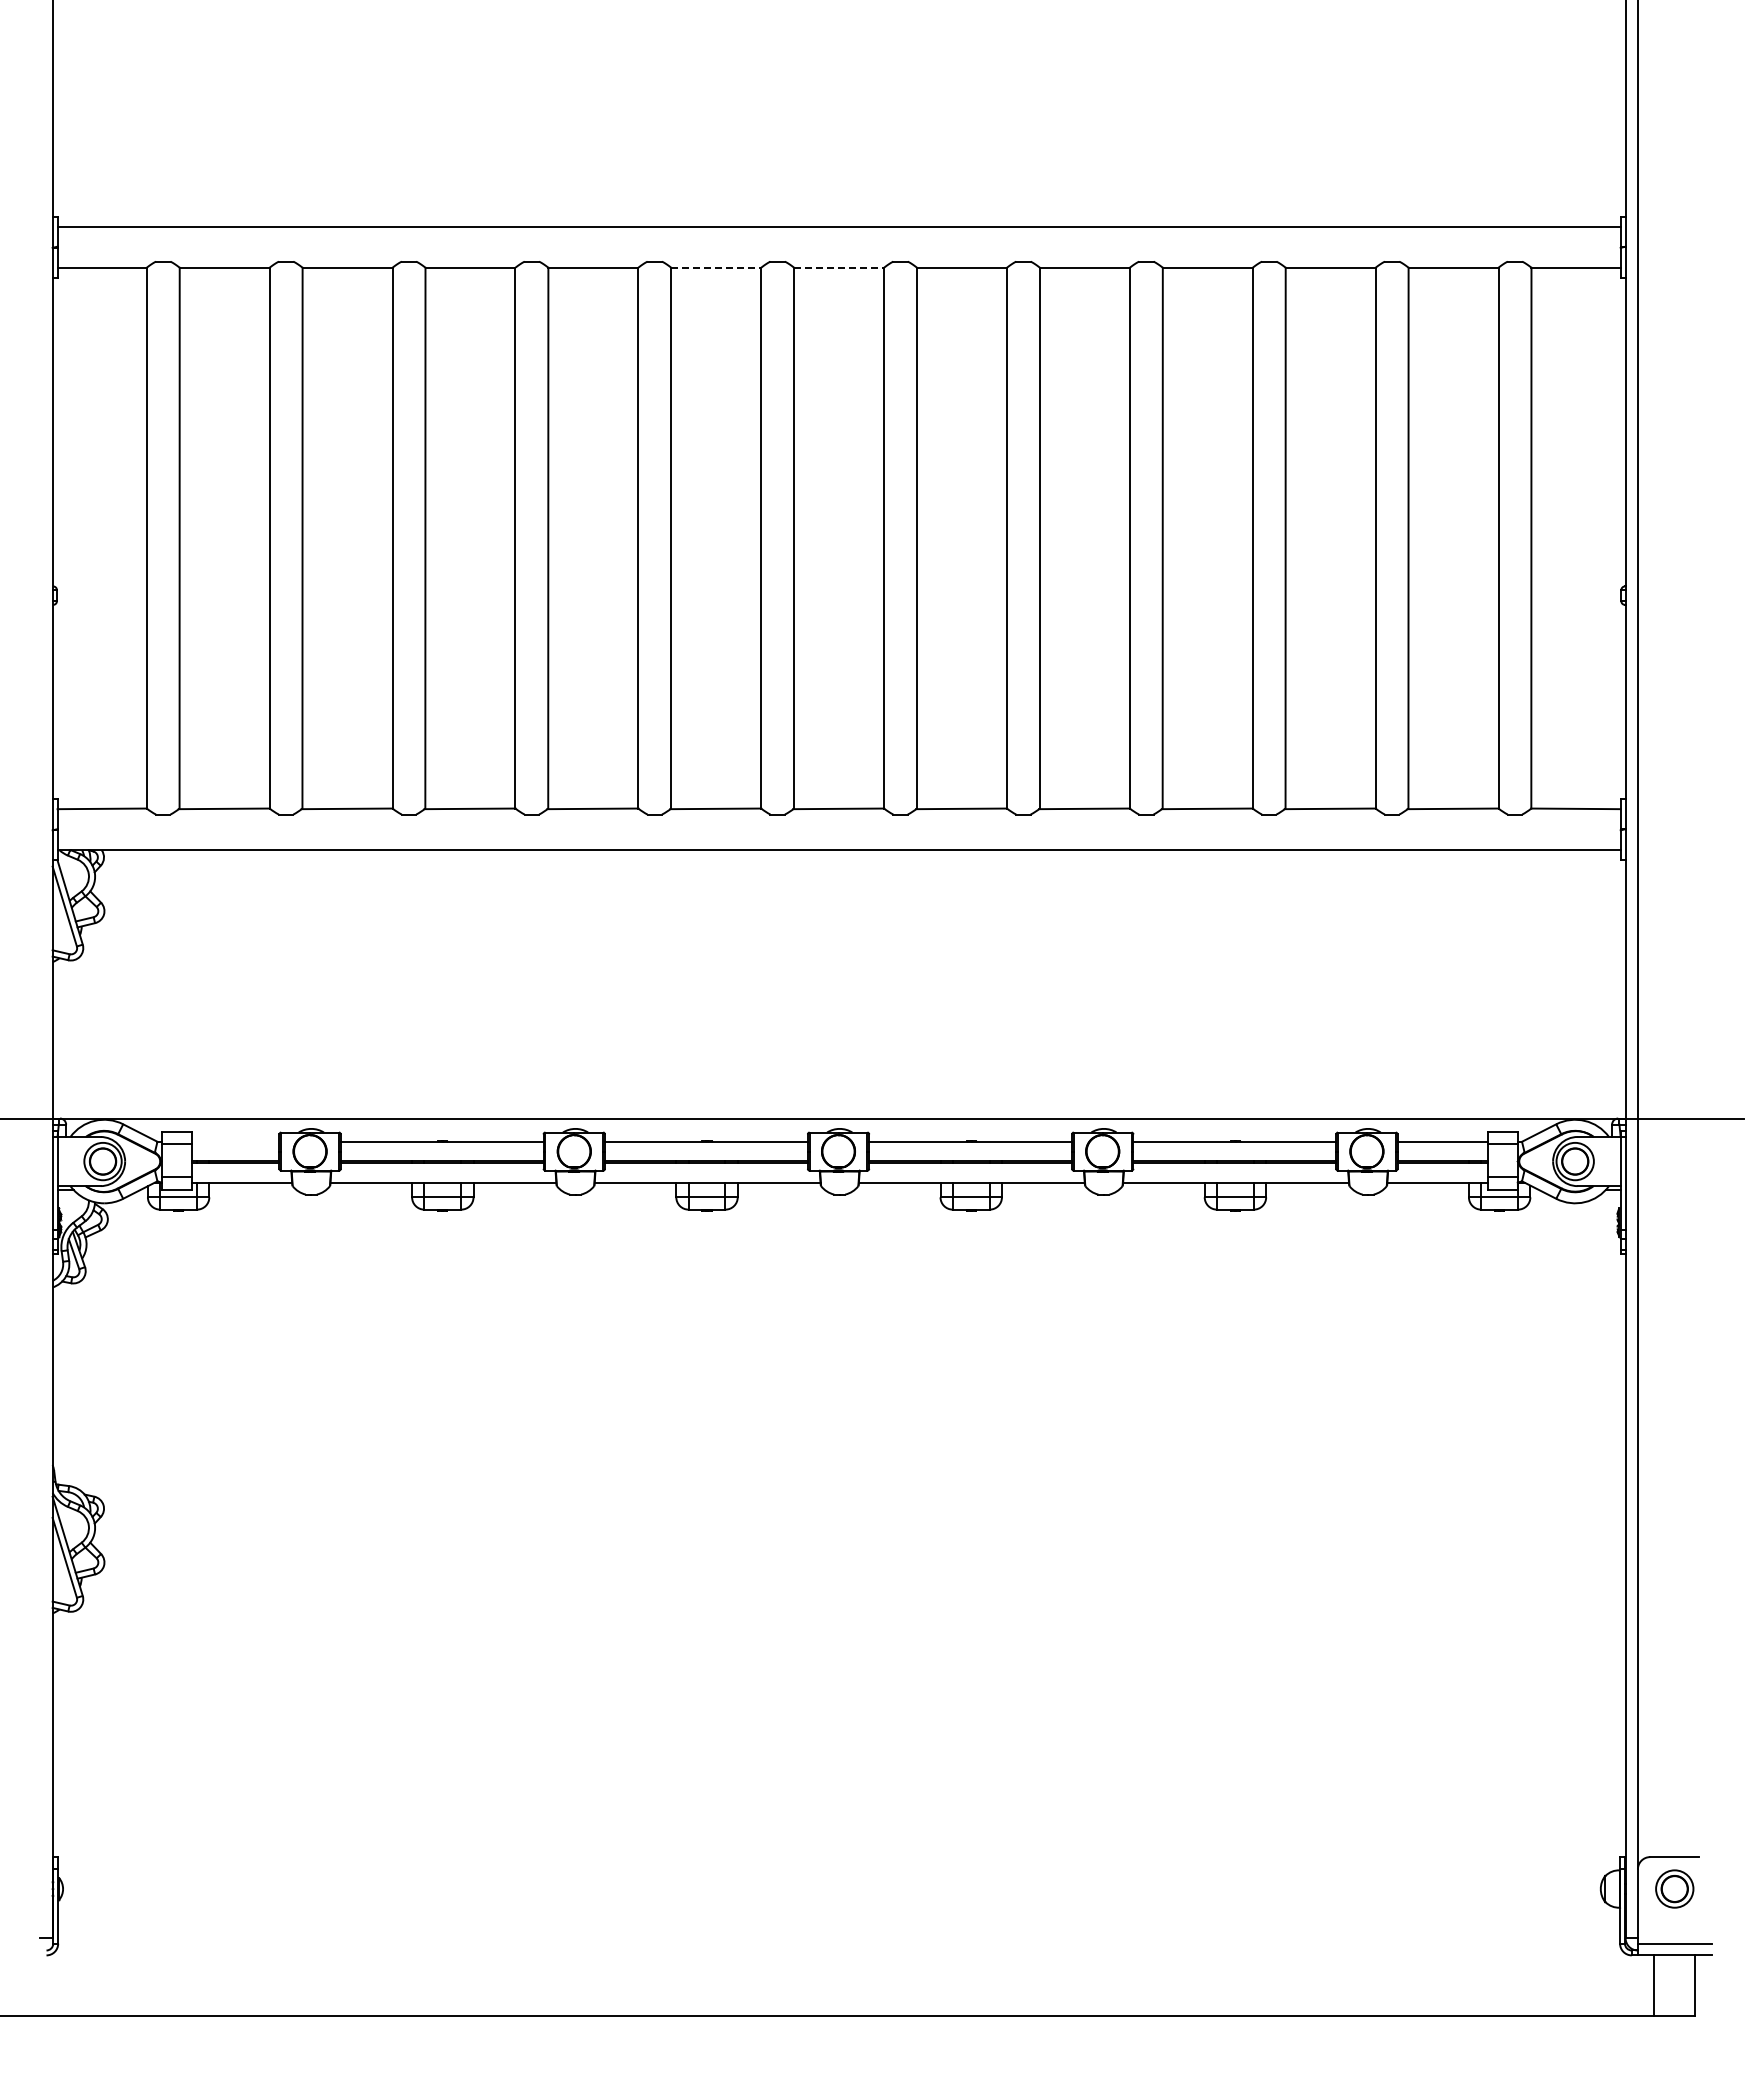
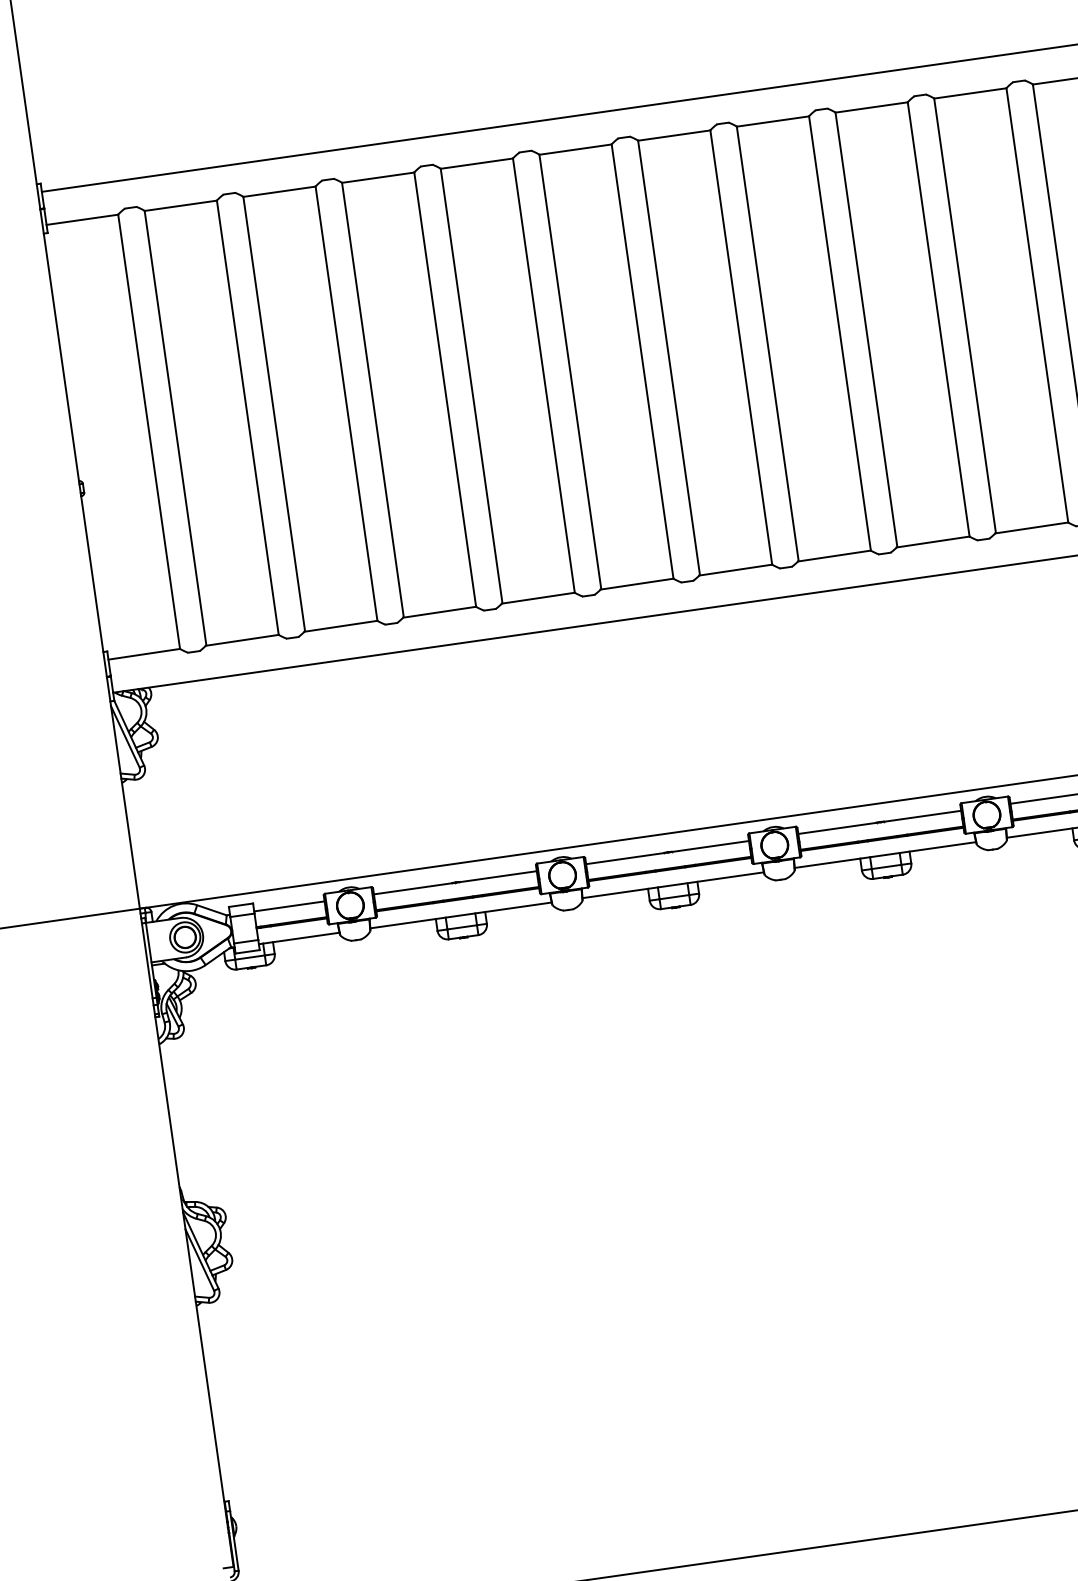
line: (716, 267) -> (575, 149), dashed -> solid
line: (839, 267) -> (674, 135), dashed -> solid
line: (235, 1141) -> (289, 906), added

